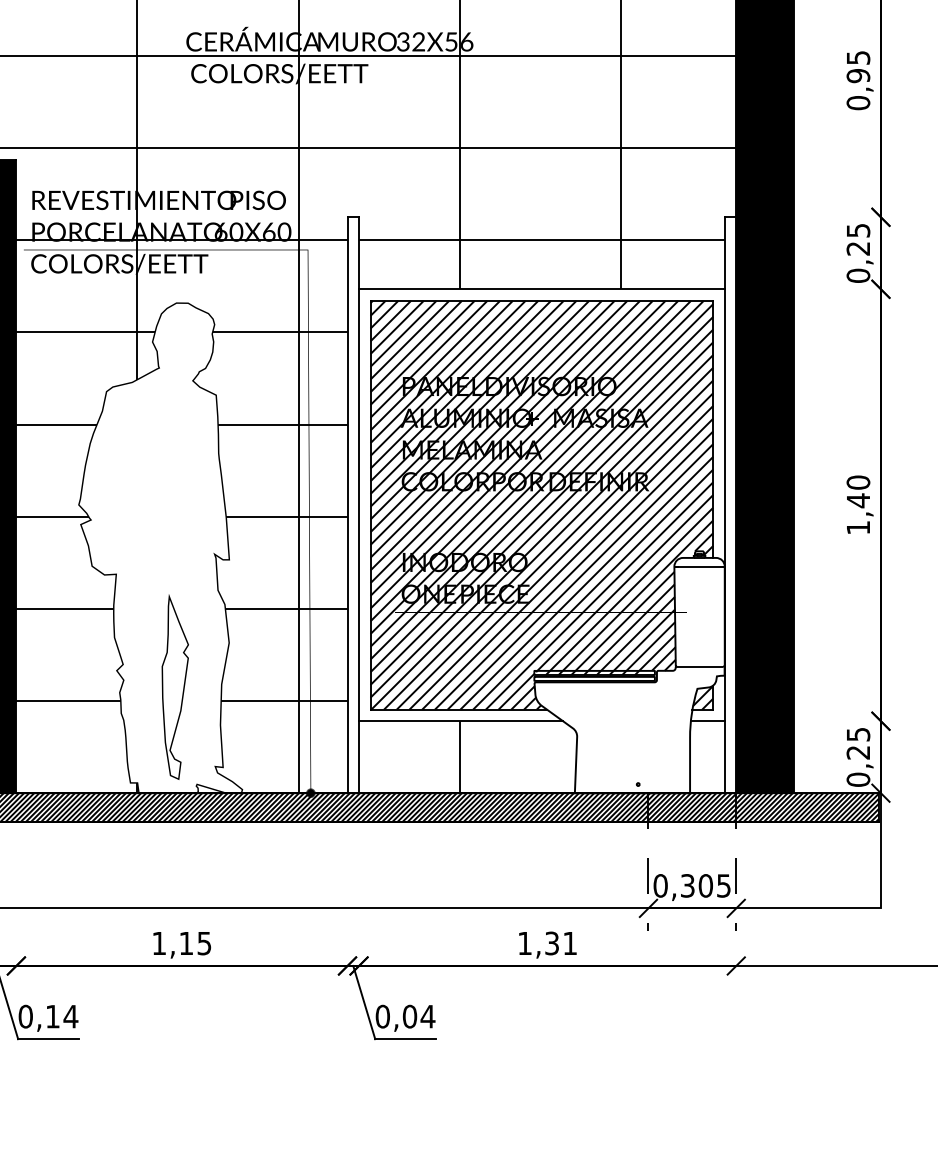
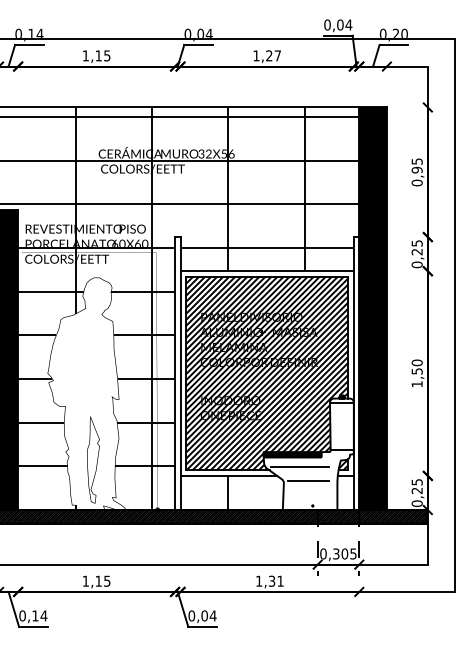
text: (856, 500) -> (416, 371), 1,40 -> 1,50
line: (612, 701) -> (300, 466), added
line: (629, 732) -> (308, 481), added

